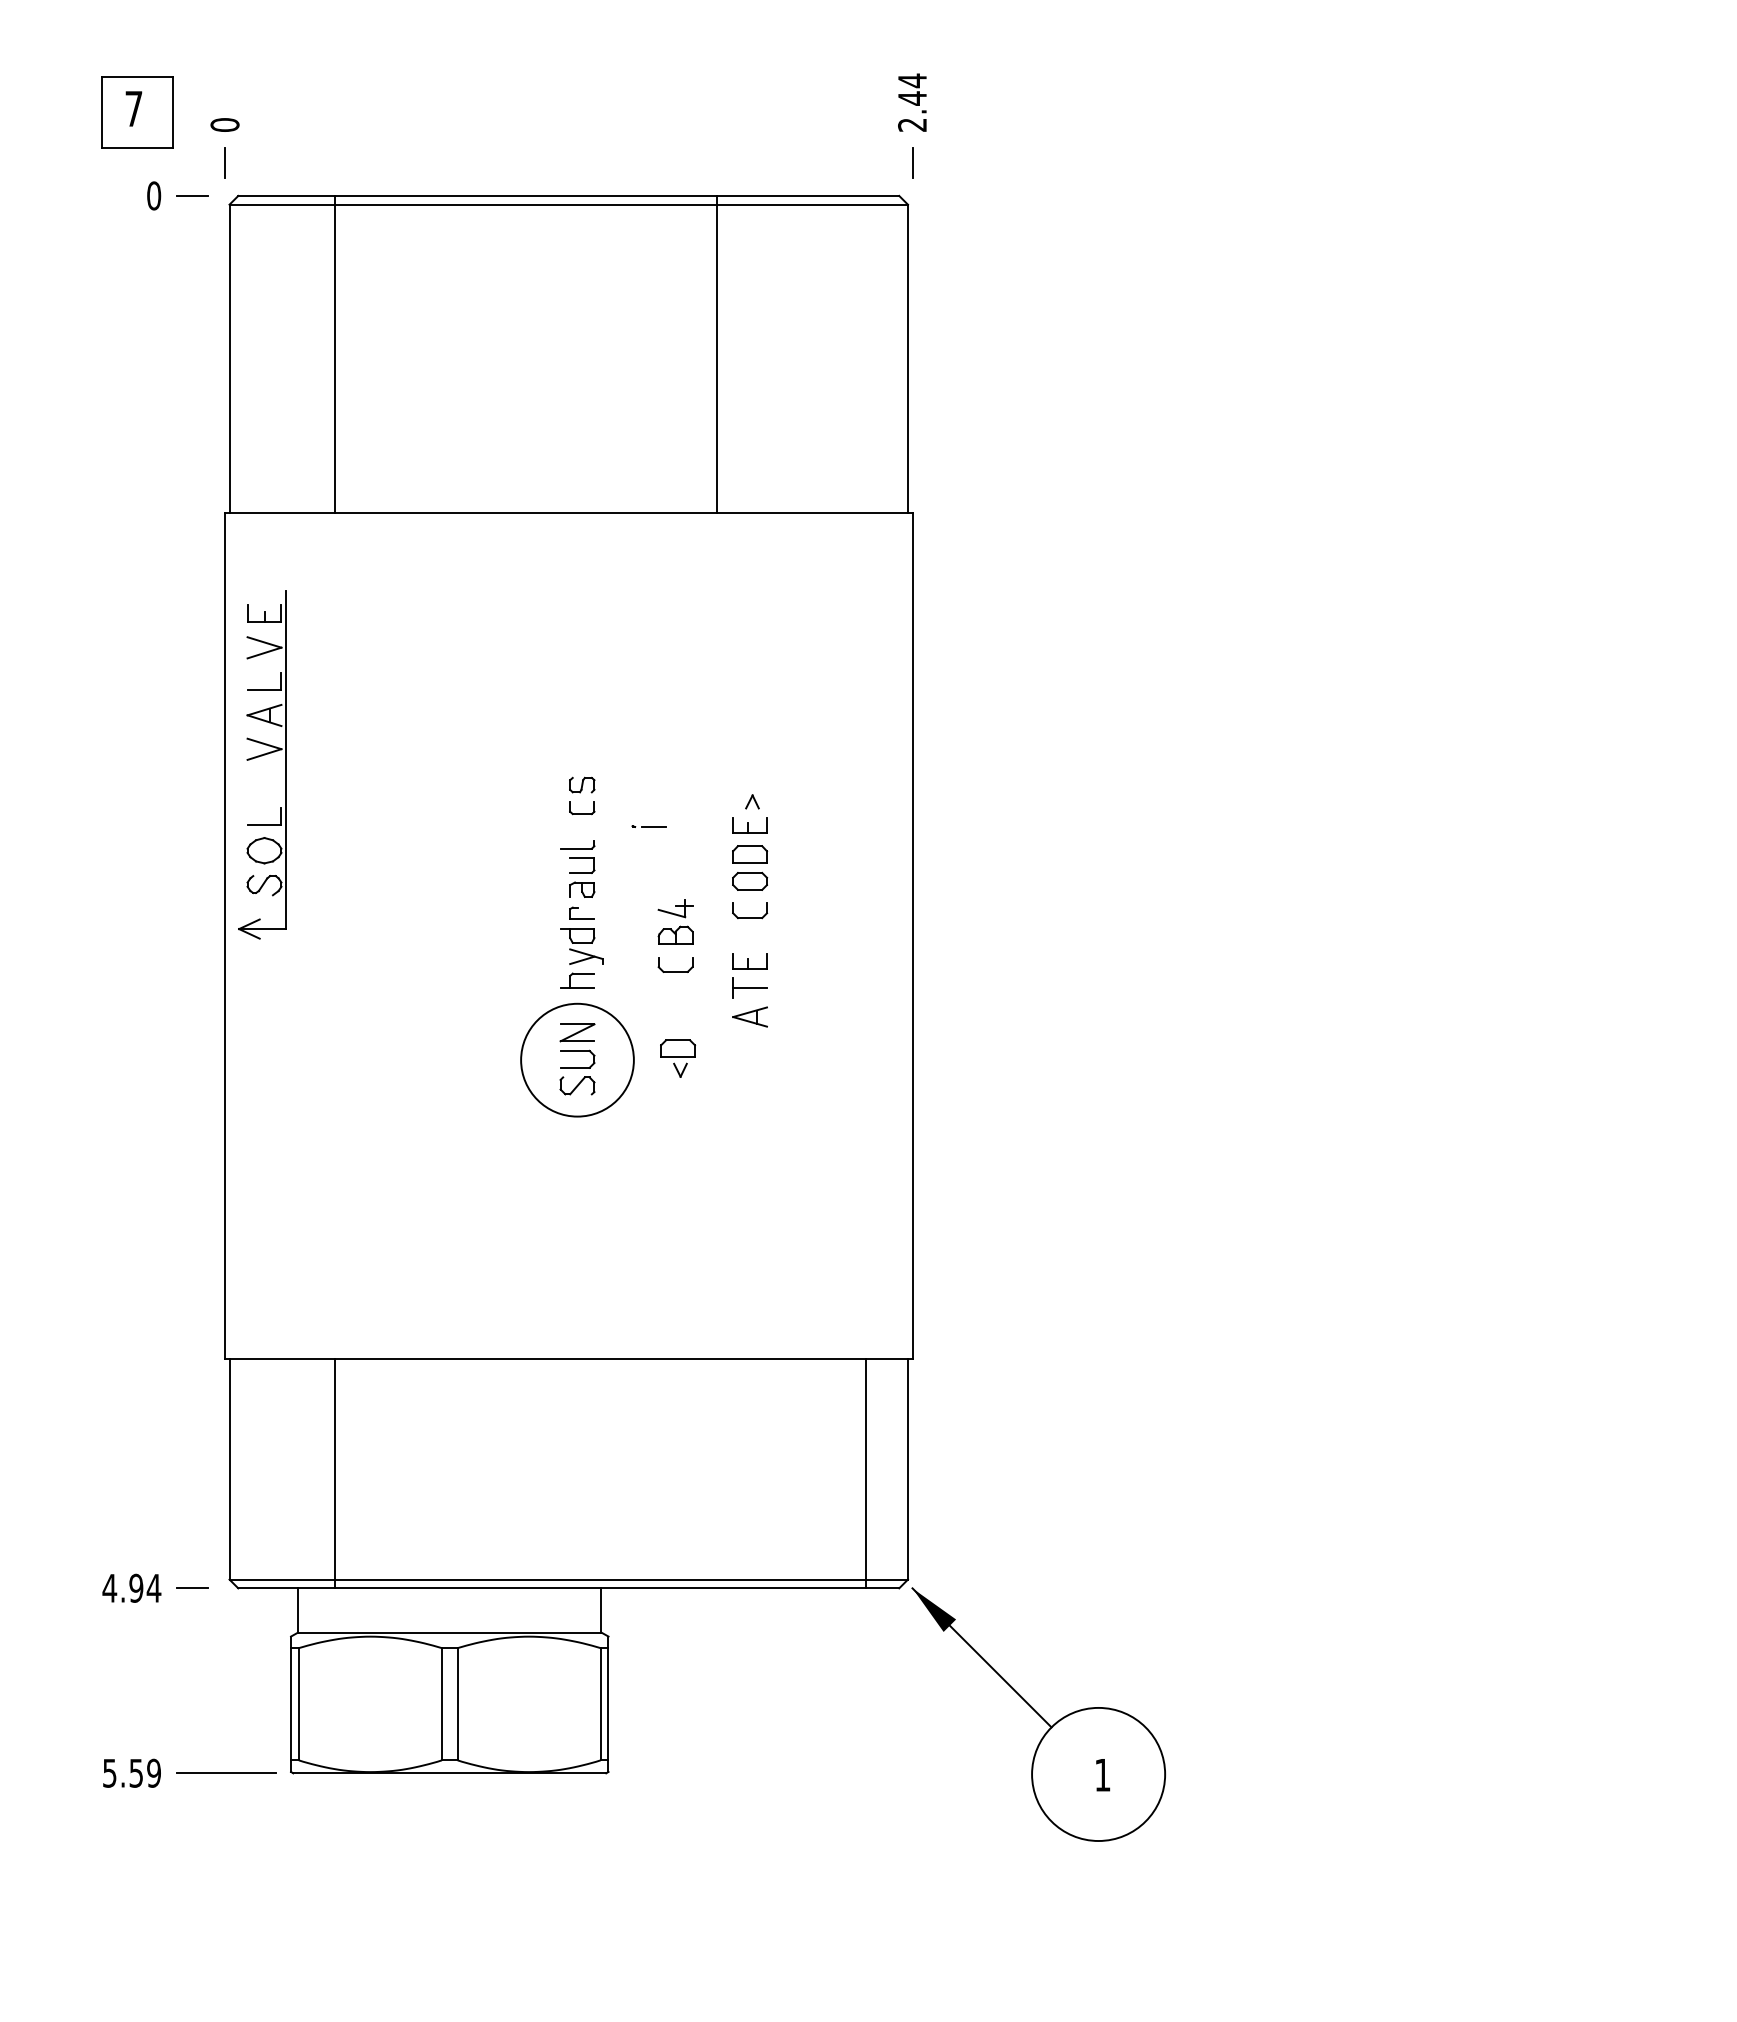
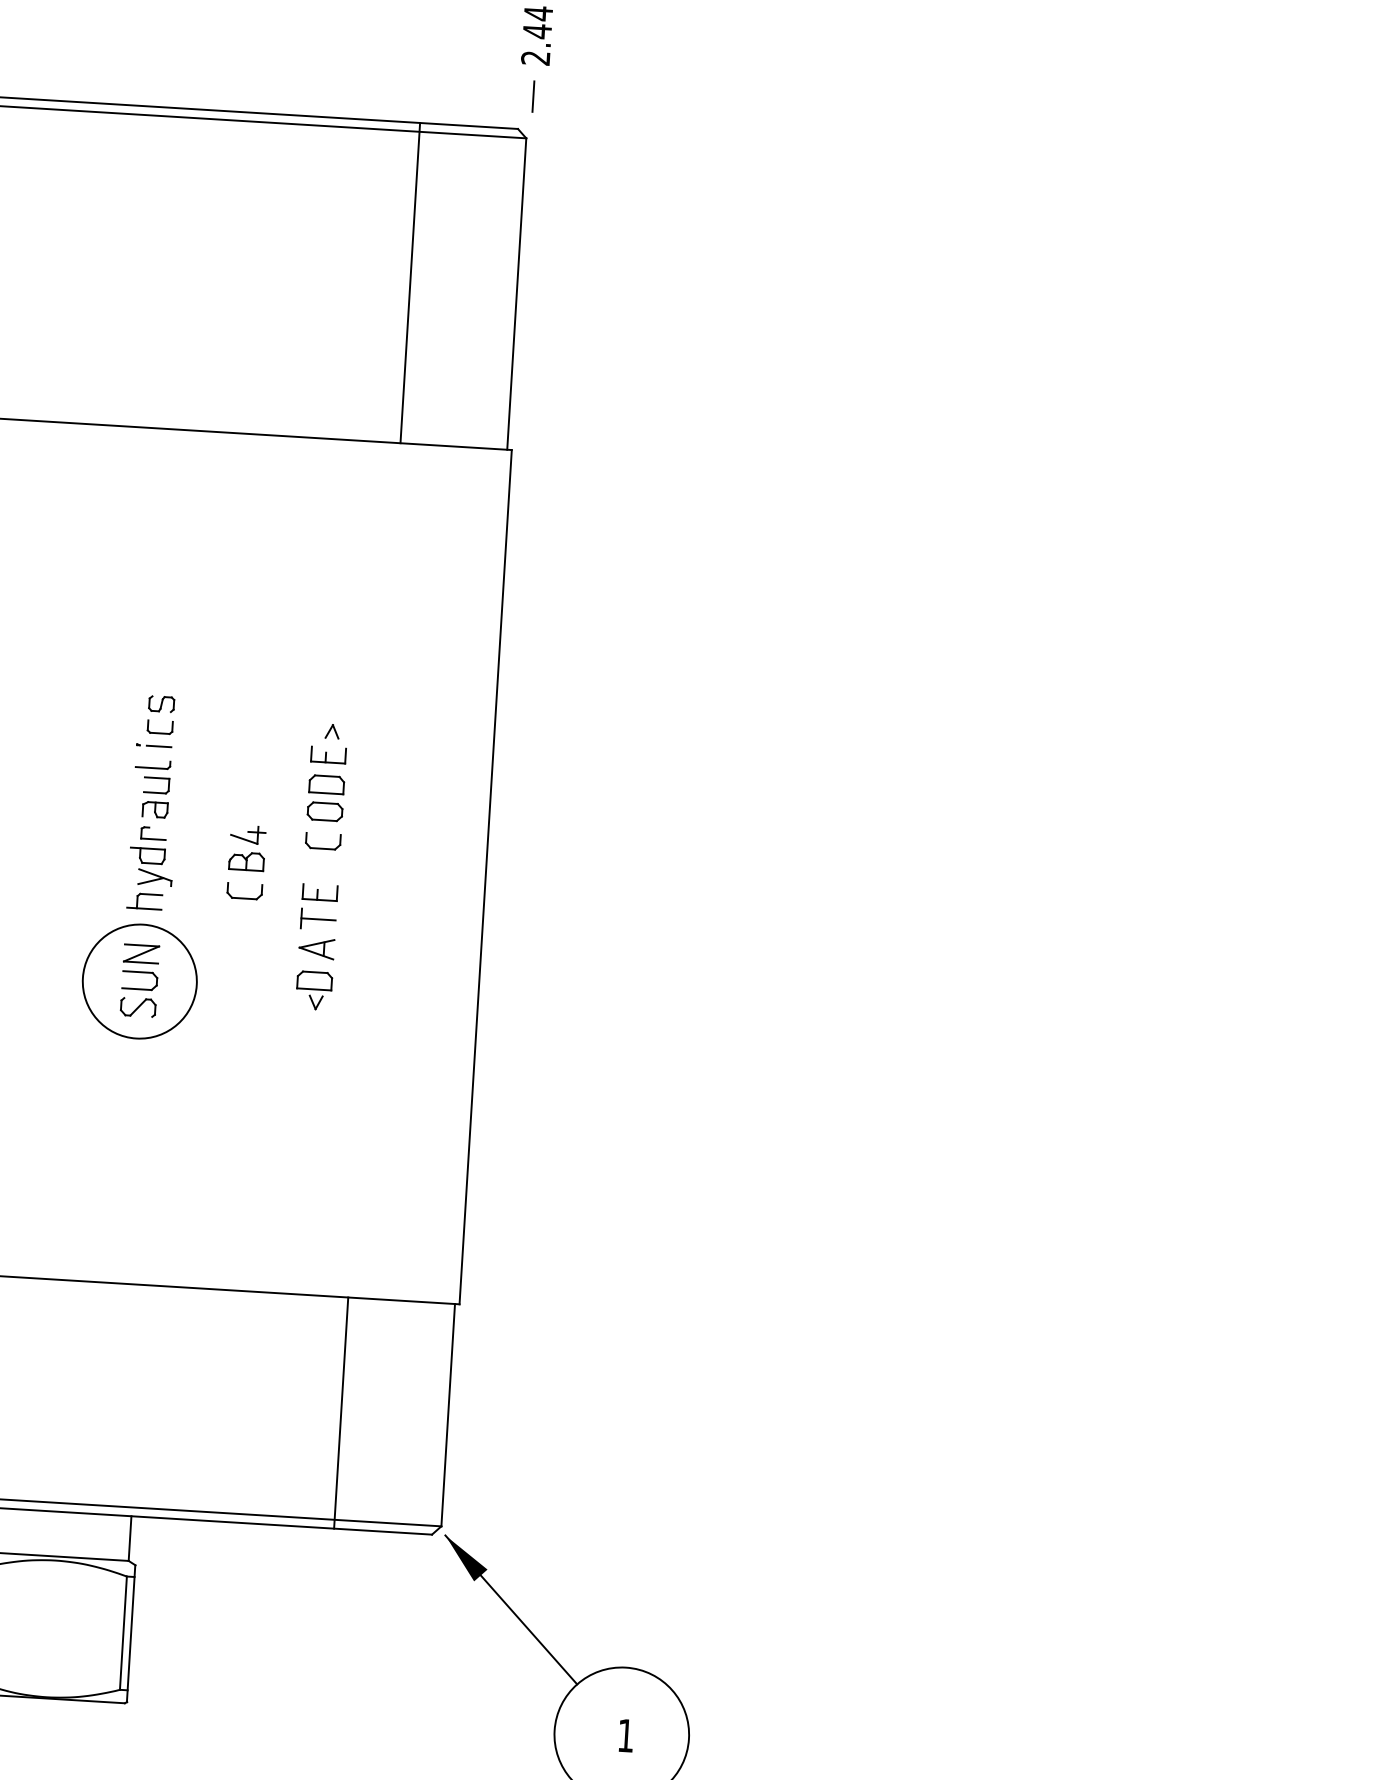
line: (717, 354) -> (410, 283), moved
line: (648, 826) -> (153, 745), moved
part: (678, 1058) -> (314, 990), moved
line: (866, 1473) -> (341, 1412), moved

